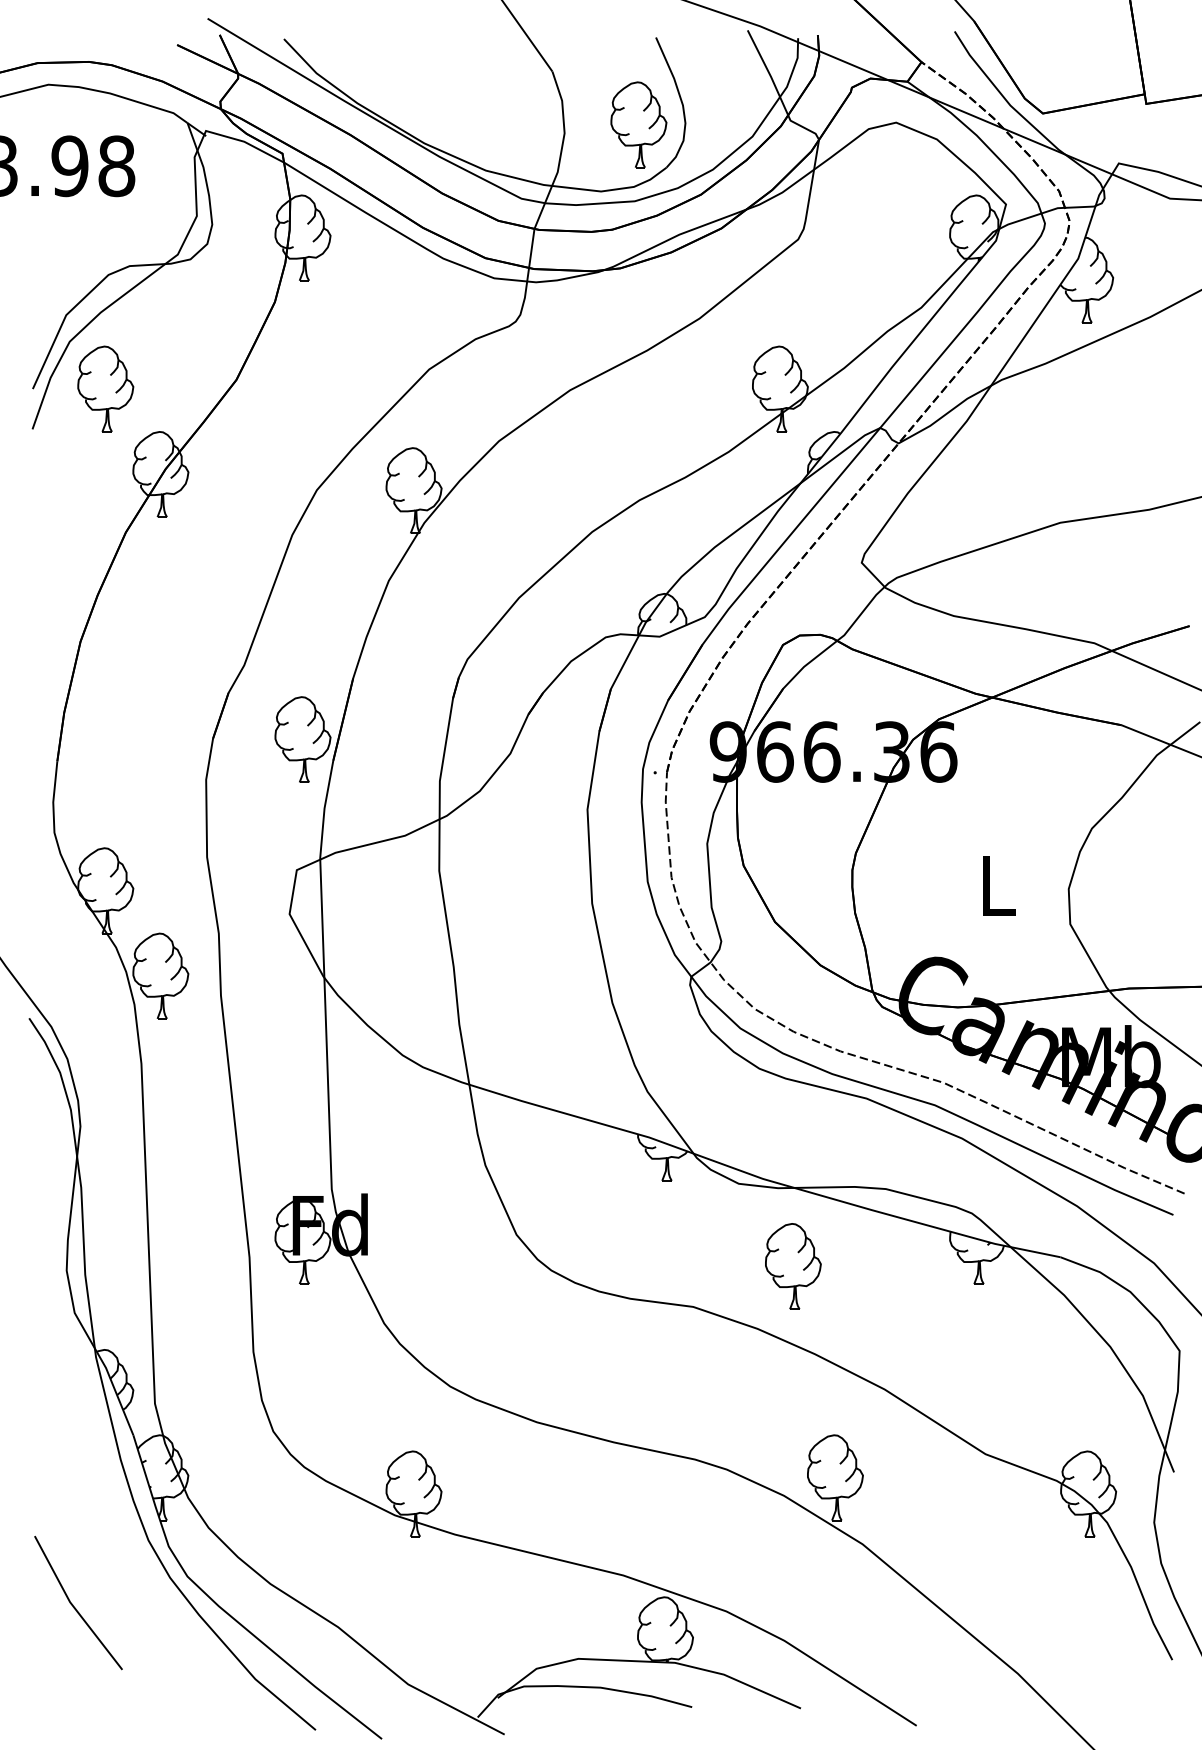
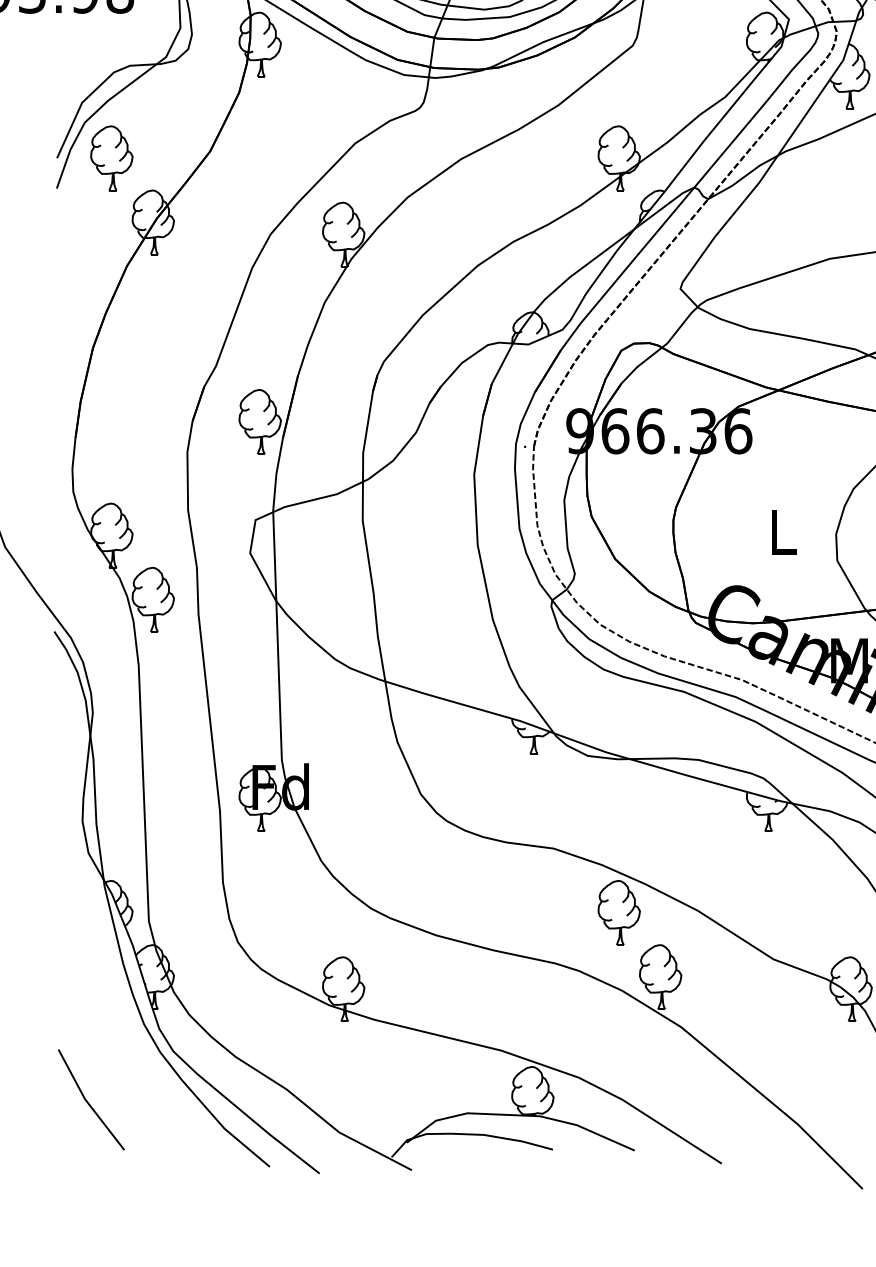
part: (793, 1266) -> (619, 912), moved
line: (73, 1604) -> (87, 1100), moved

